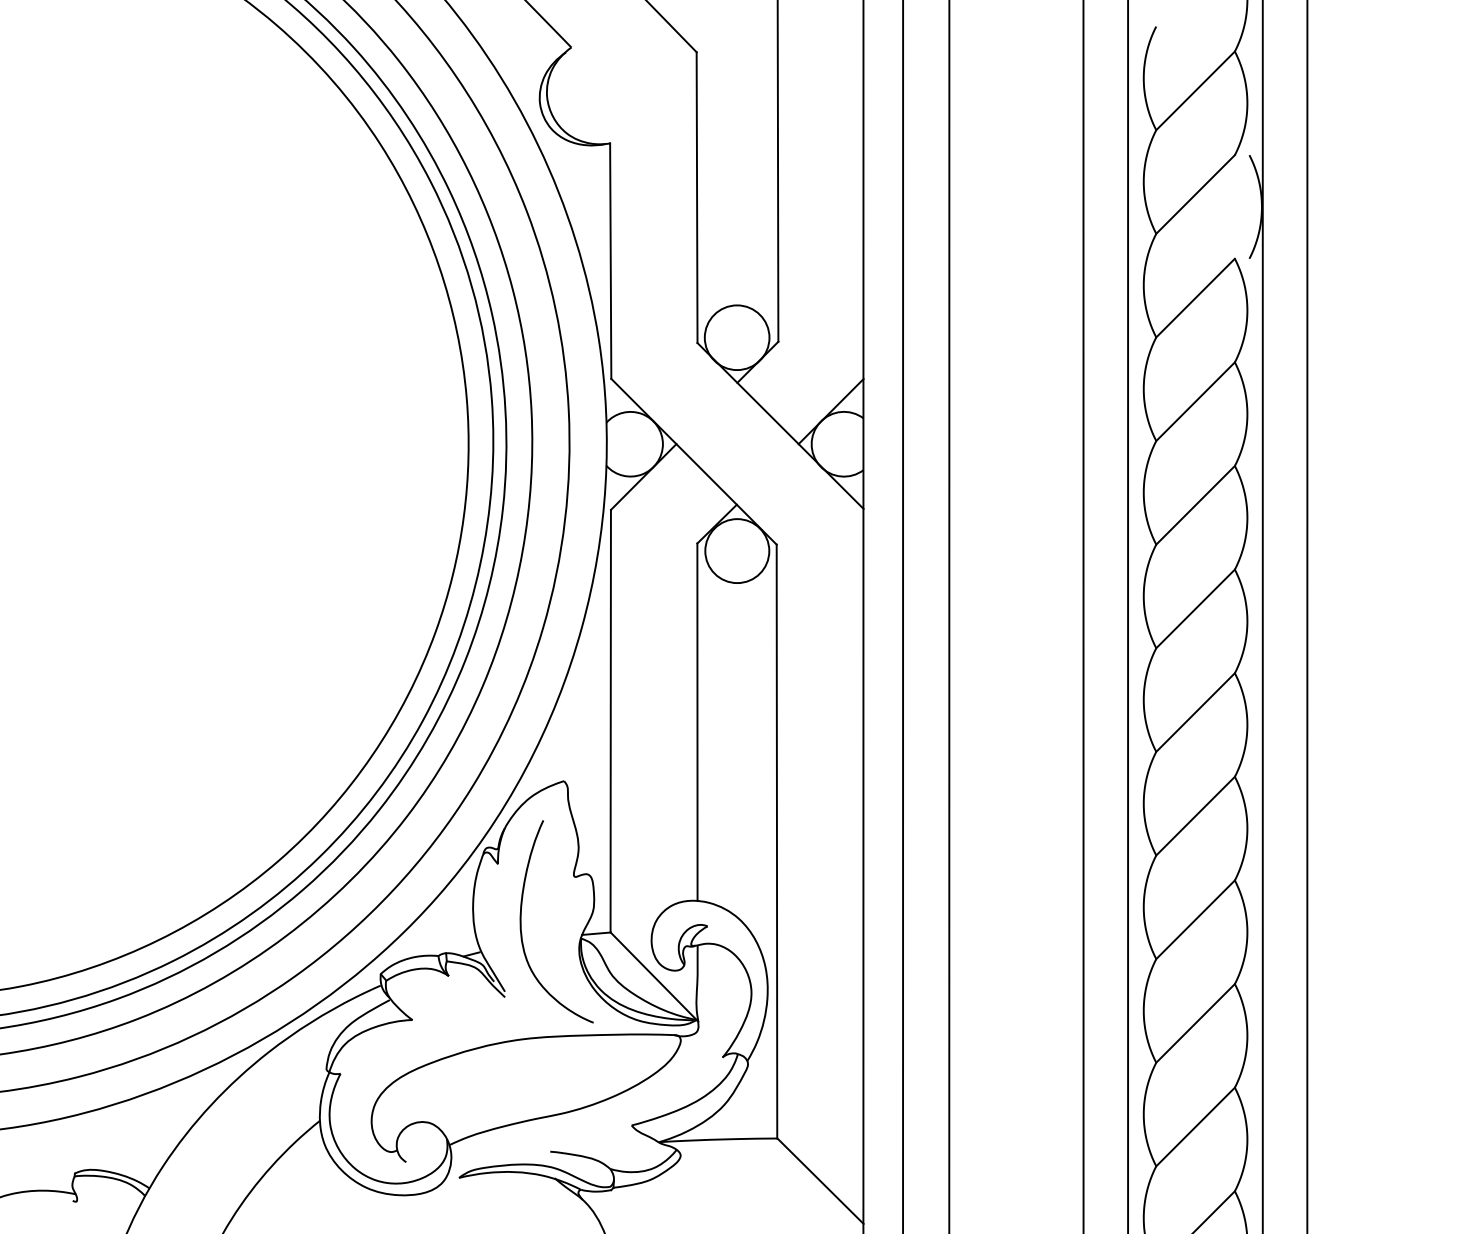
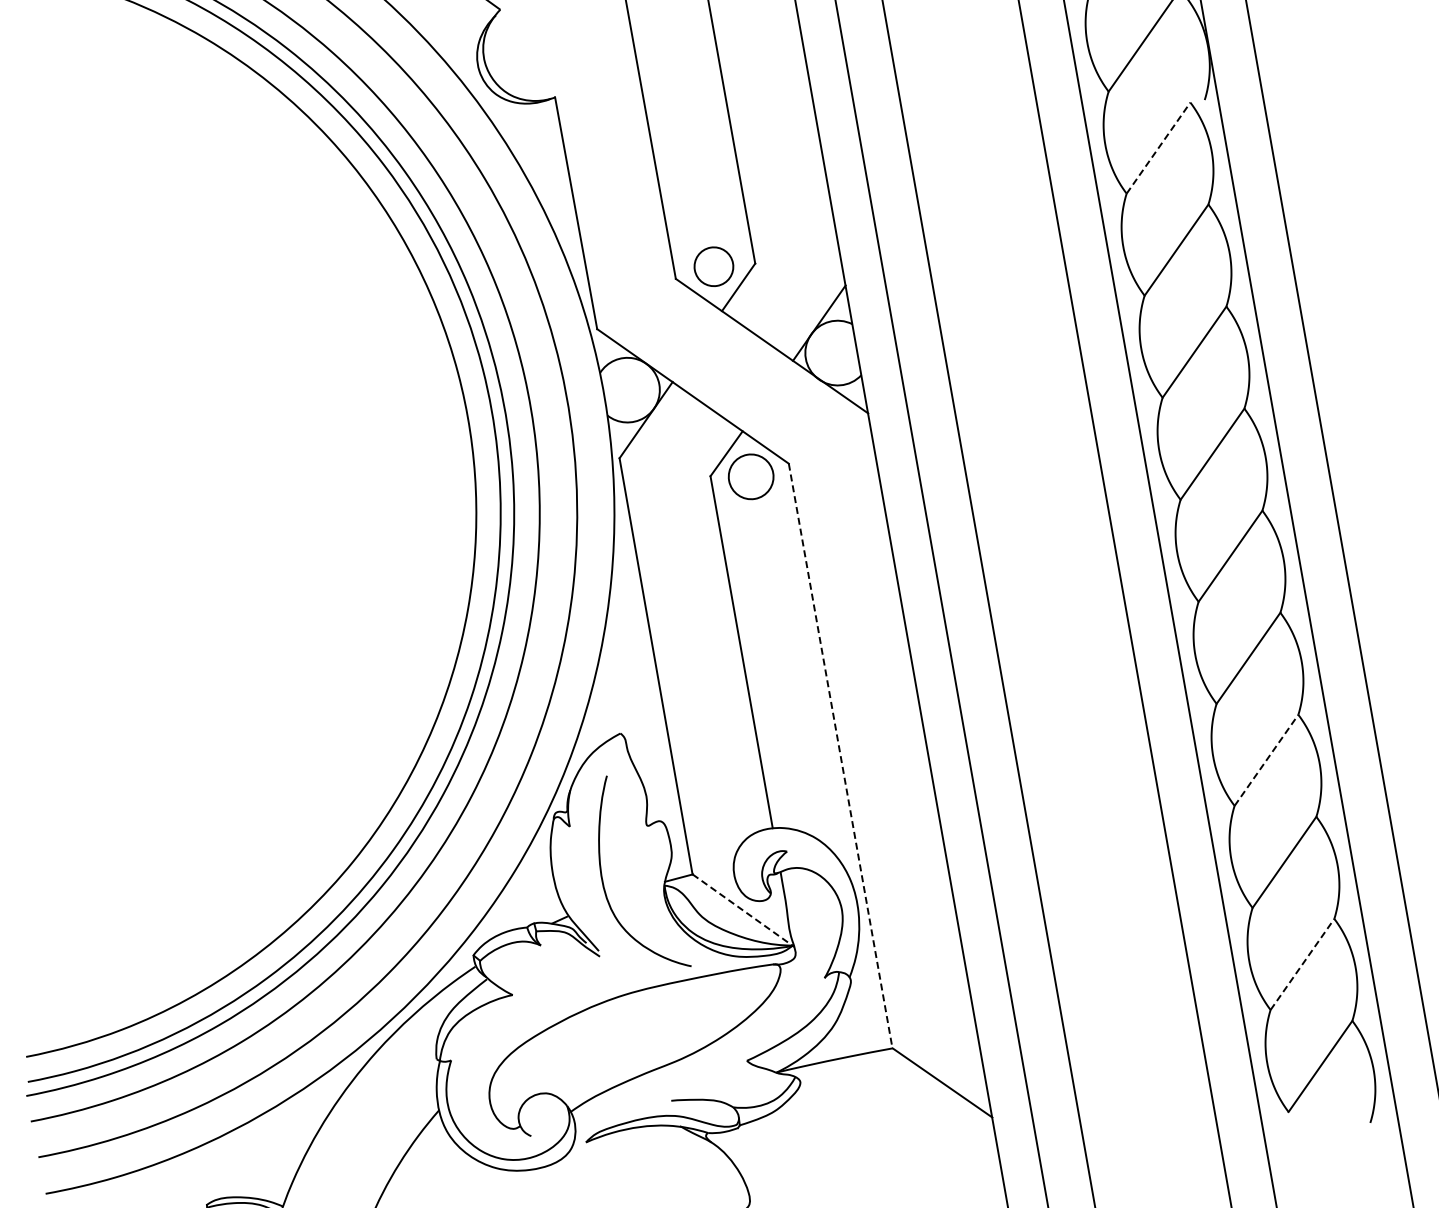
line: (1195, 298) -> (1158, 148), solid -> dashed
circle: (736, 337) -> (713, 266), size x0.6
circle: (737, 551) -> (751, 477), size x0.7
line: (776, 841) -> (840, 756), solid -> dashed
line: (1195, 919) -> (1266, 760), solid -> dashed
line: (654, 977) -> (743, 911), solid -> dashed
line: (1195, 1127) -> (1302, 964), solid -> dashed

